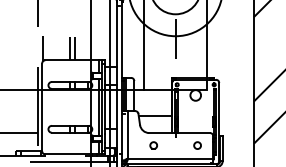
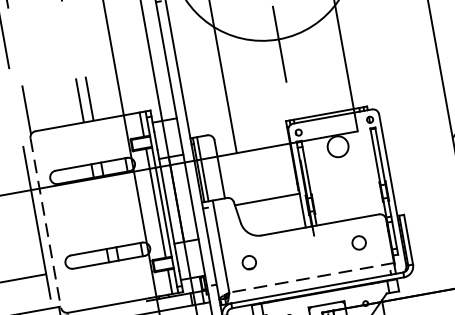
line: (42, 107) -> (46, 223), solid -> dashed
part: (153, 145) -> (248, 262), moved
line: (170, 158) -> (311, 277), solid -> dashed

